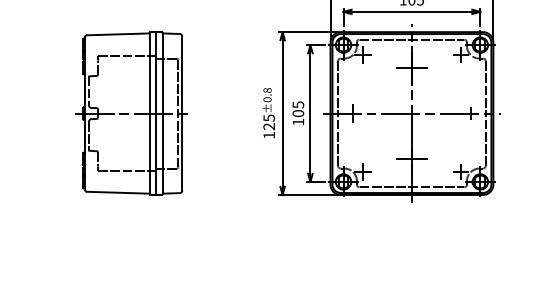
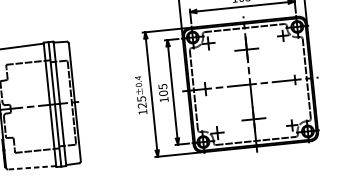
text: (267, 90) -> (138, 78), ±0.8 -> ±0.4
line: (117, 192) -> (31, 167), solid -> dashed

